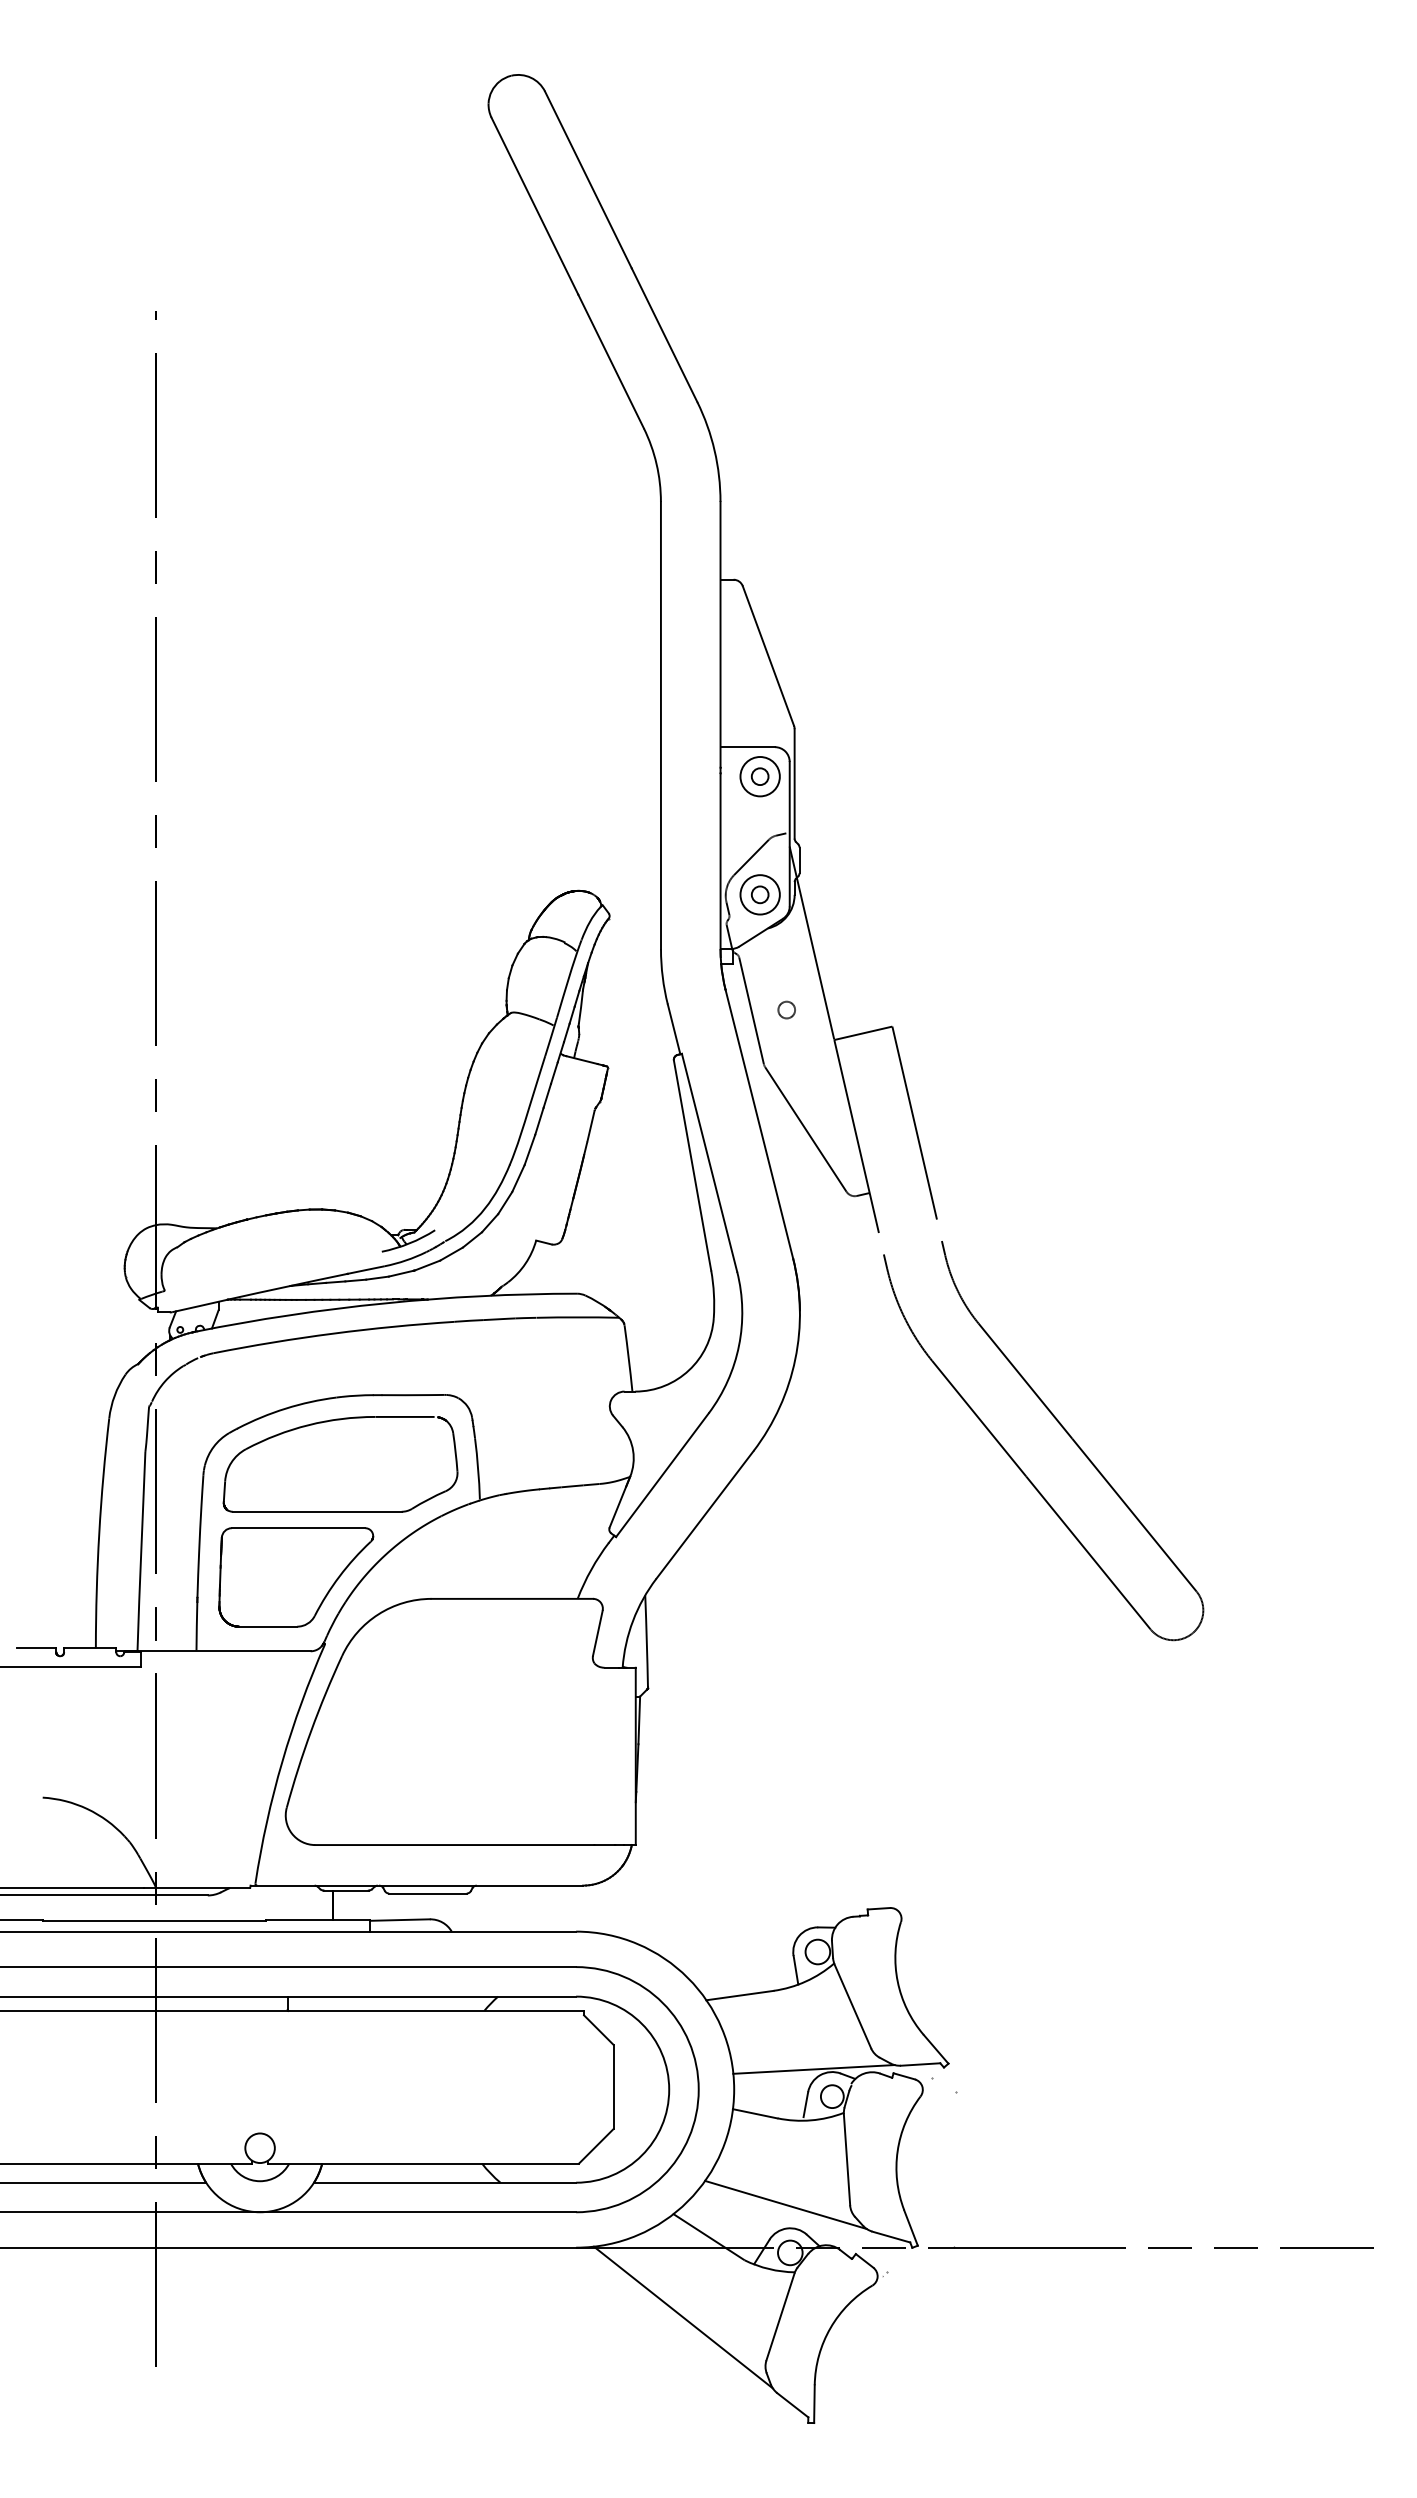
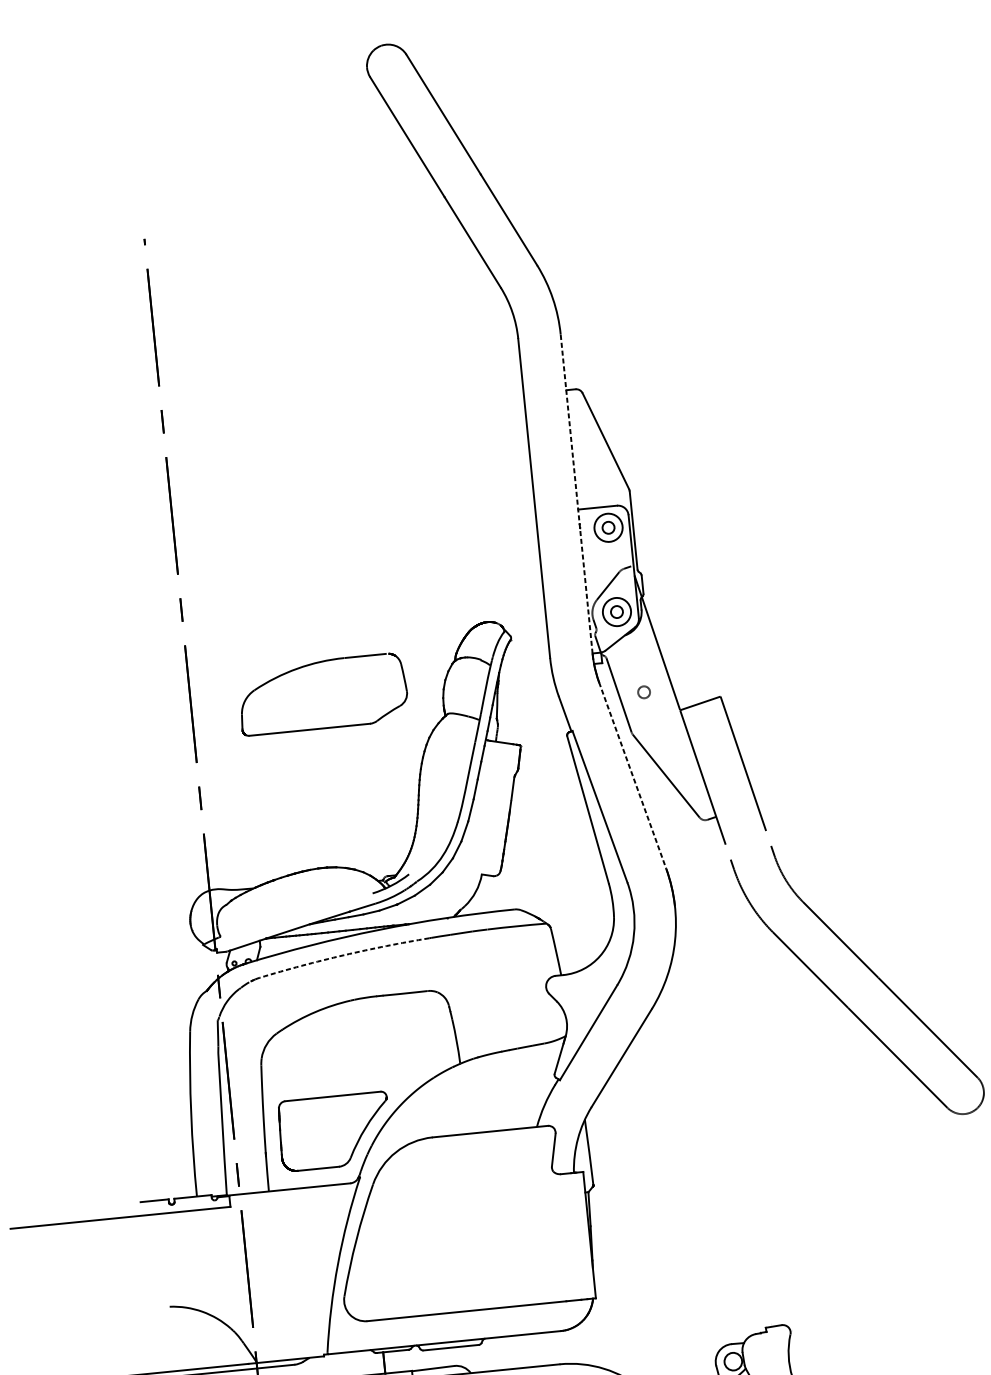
line: (720, 725) -> (576, 494), solid -> dashed
line: (759, 1124) -> (632, 775), solid -> dashed
arc: (333, 1333) -> (343, 955), solid -> dashed
part: (332, 1421) -> (314, 664), moved

